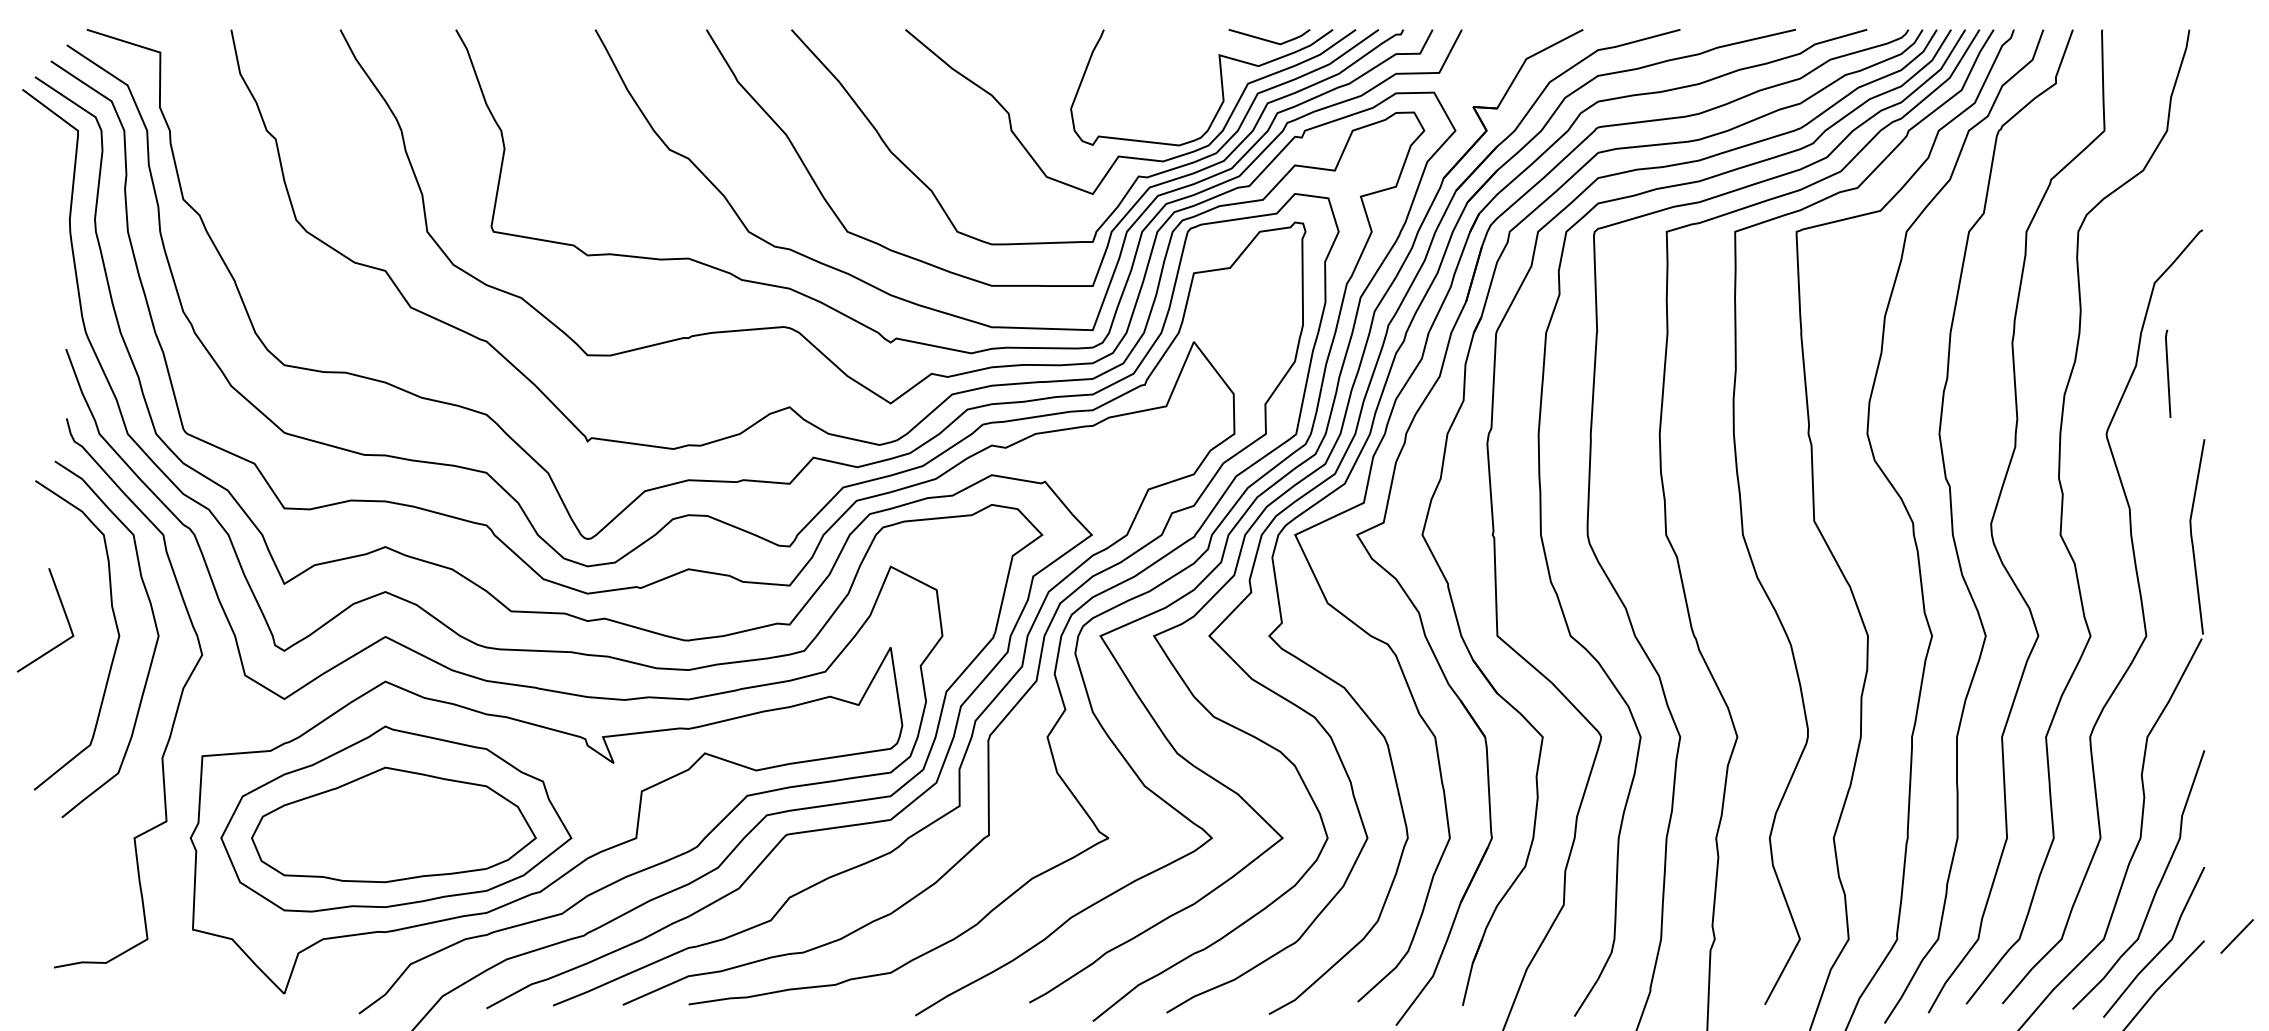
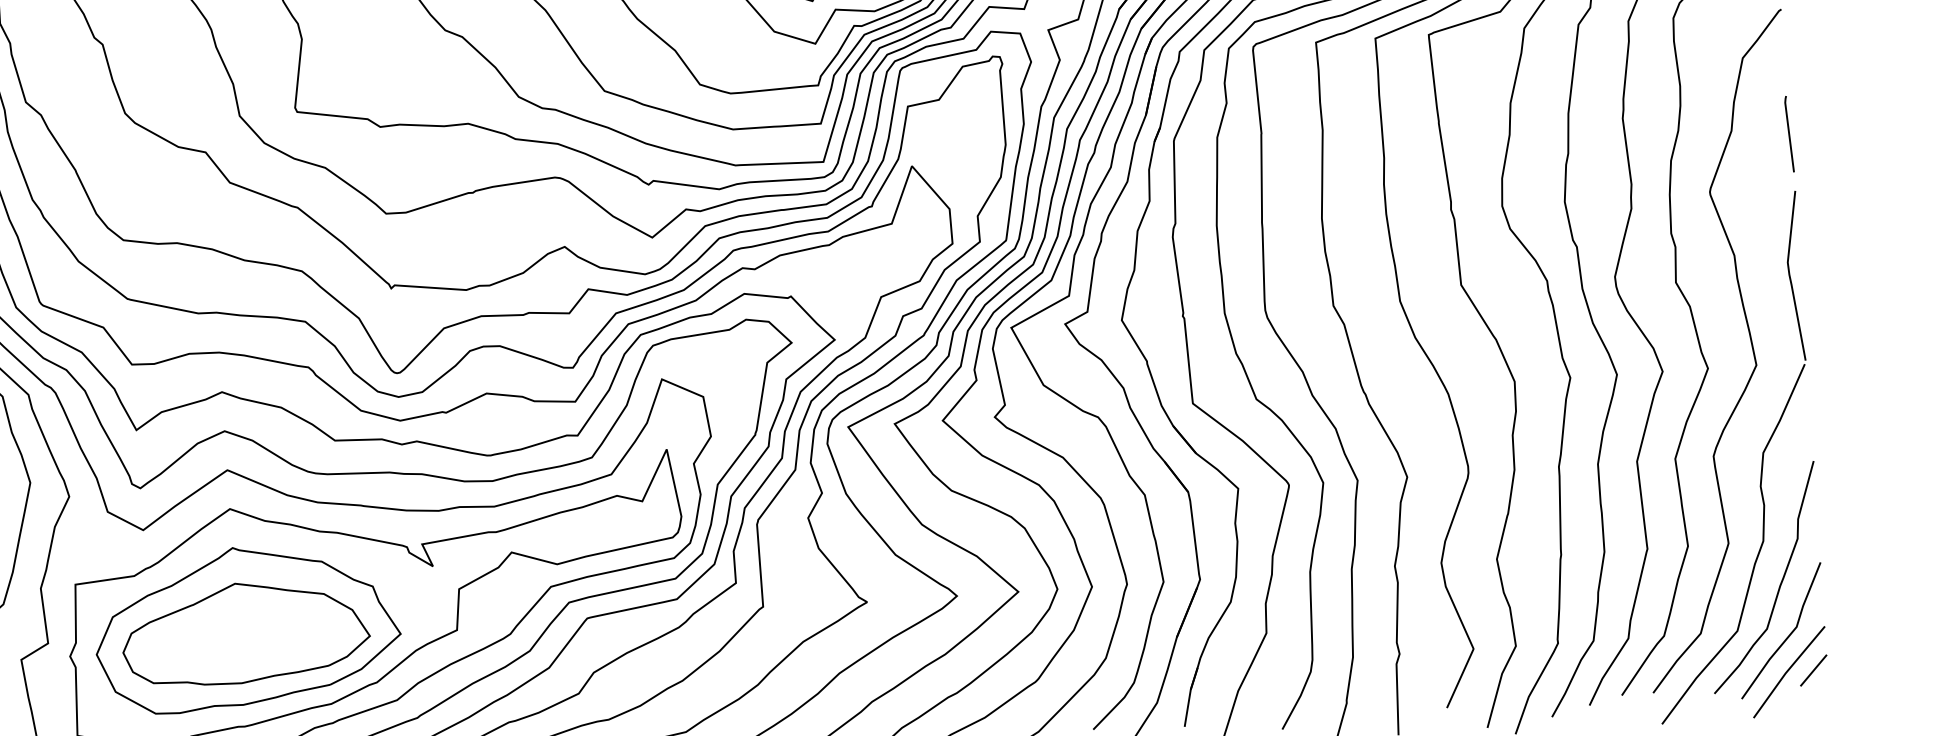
line: (2168, 373) -> (1789, 133), moved
line: (2236, 936) -> (1813, 670), moved

